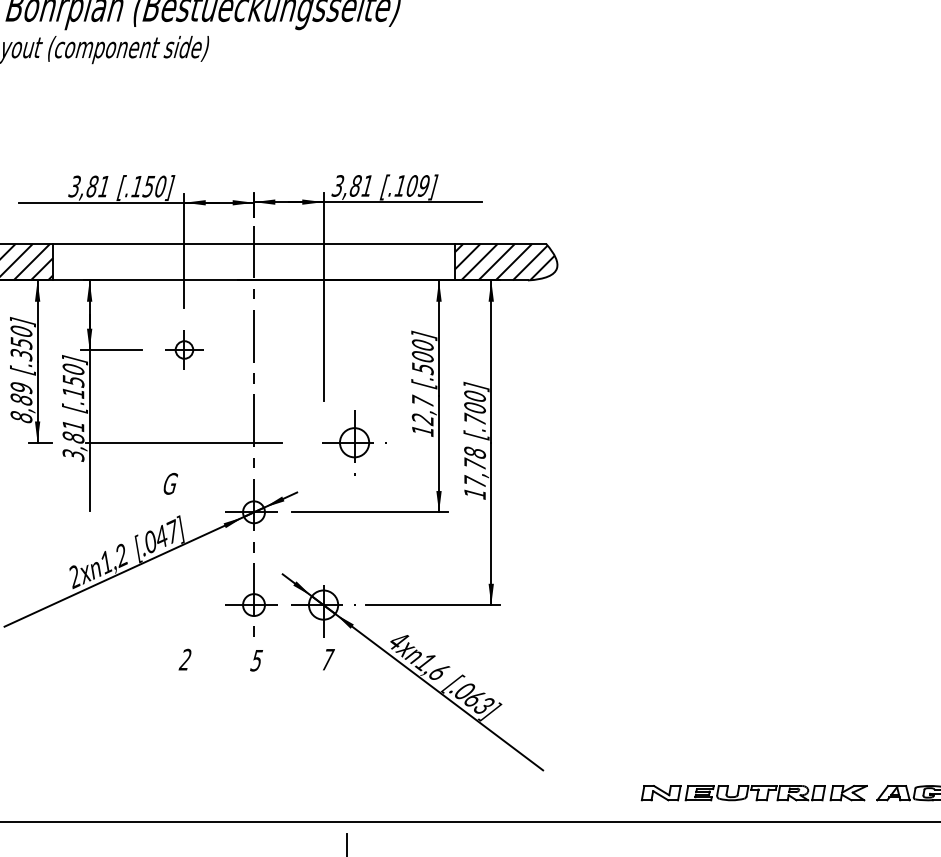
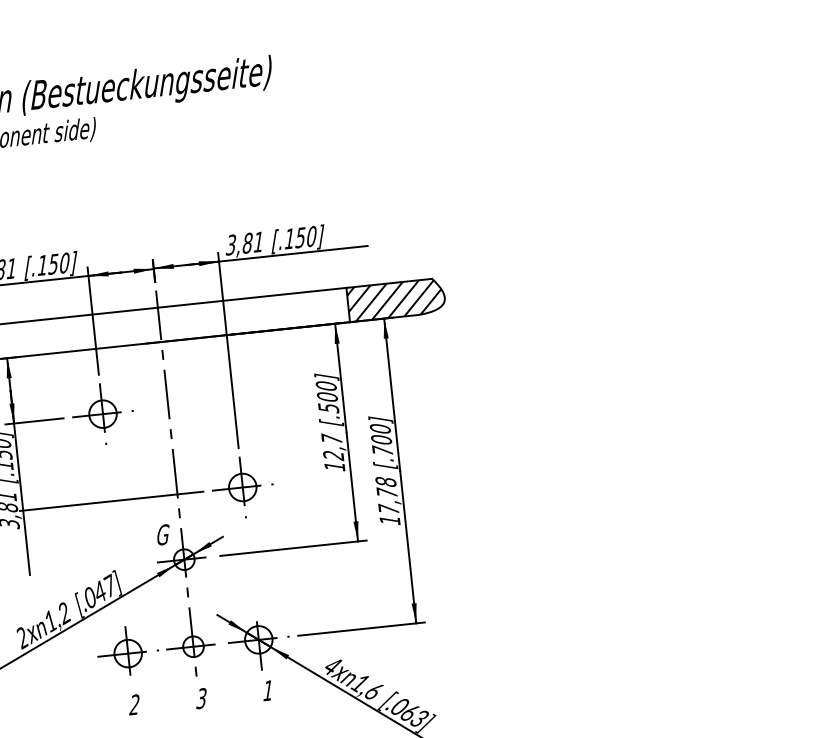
text: (417, 185) -> (305, 236), [.109] -> [.150]
part: (184, 349) -> (103, 413), size x1.67
part: (354, 442) -> (242, 487), moved
text: (170, 483) -> (163, 534), moved
part: (184, 602) -> (127, 651), added
text: (258, 659) -> (203, 697), 5 -> 3
text: (327, 659) -> (267, 690), 7 -> 1

